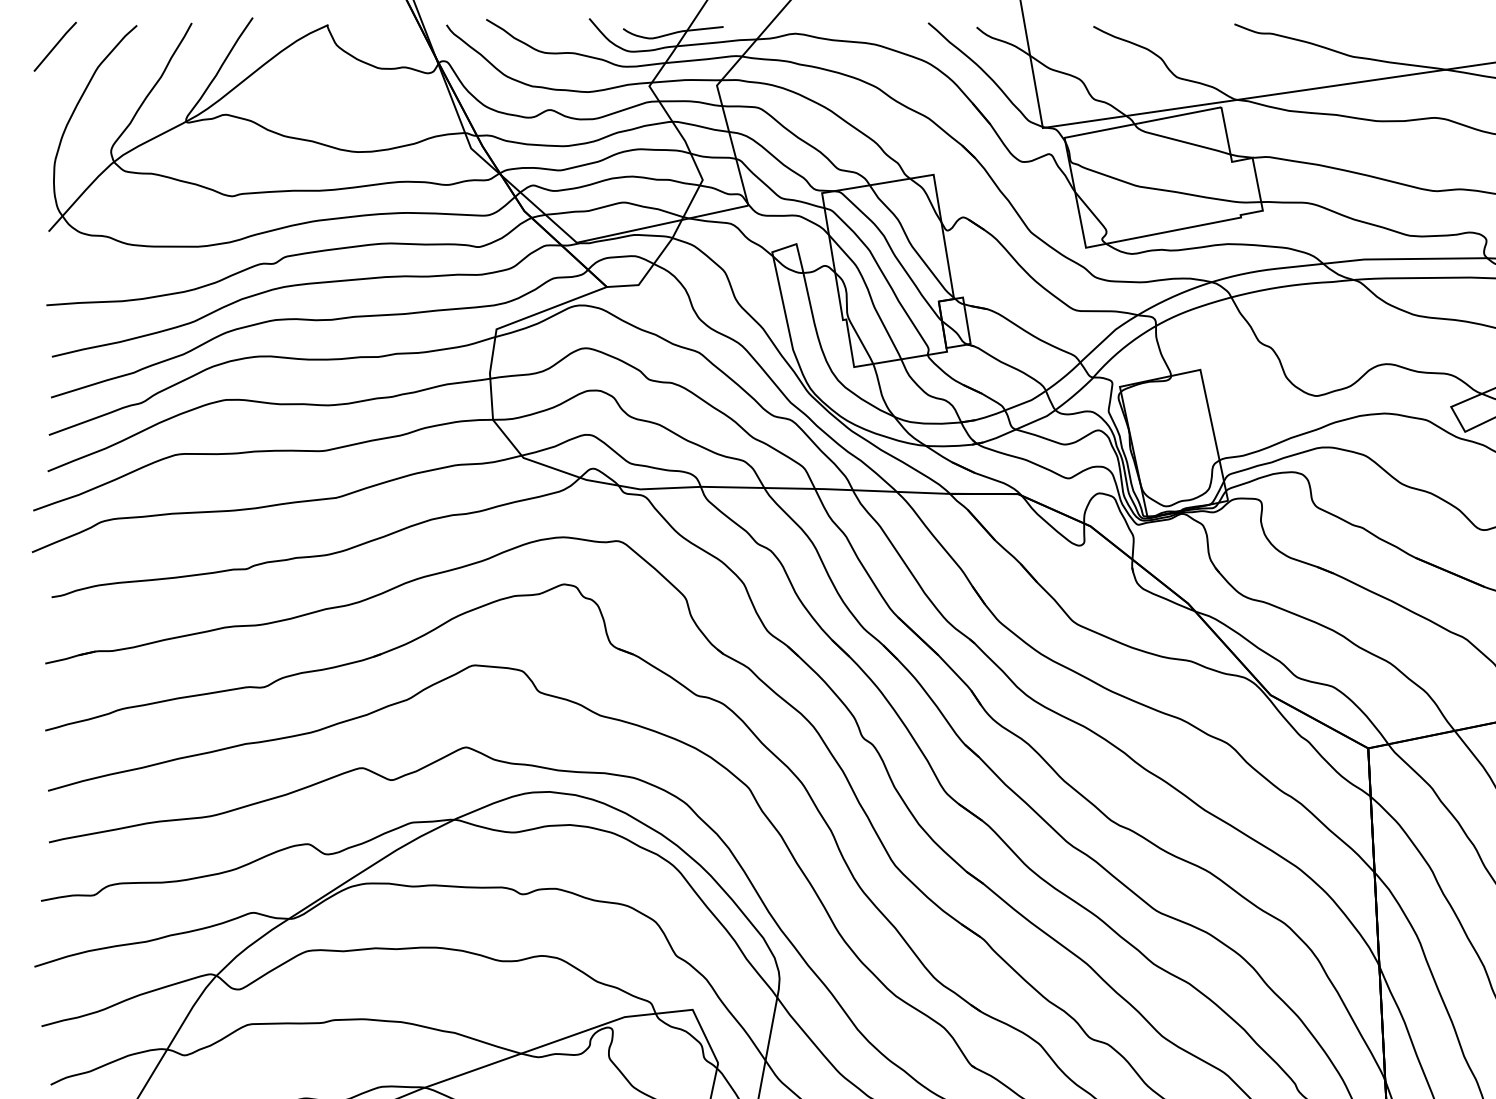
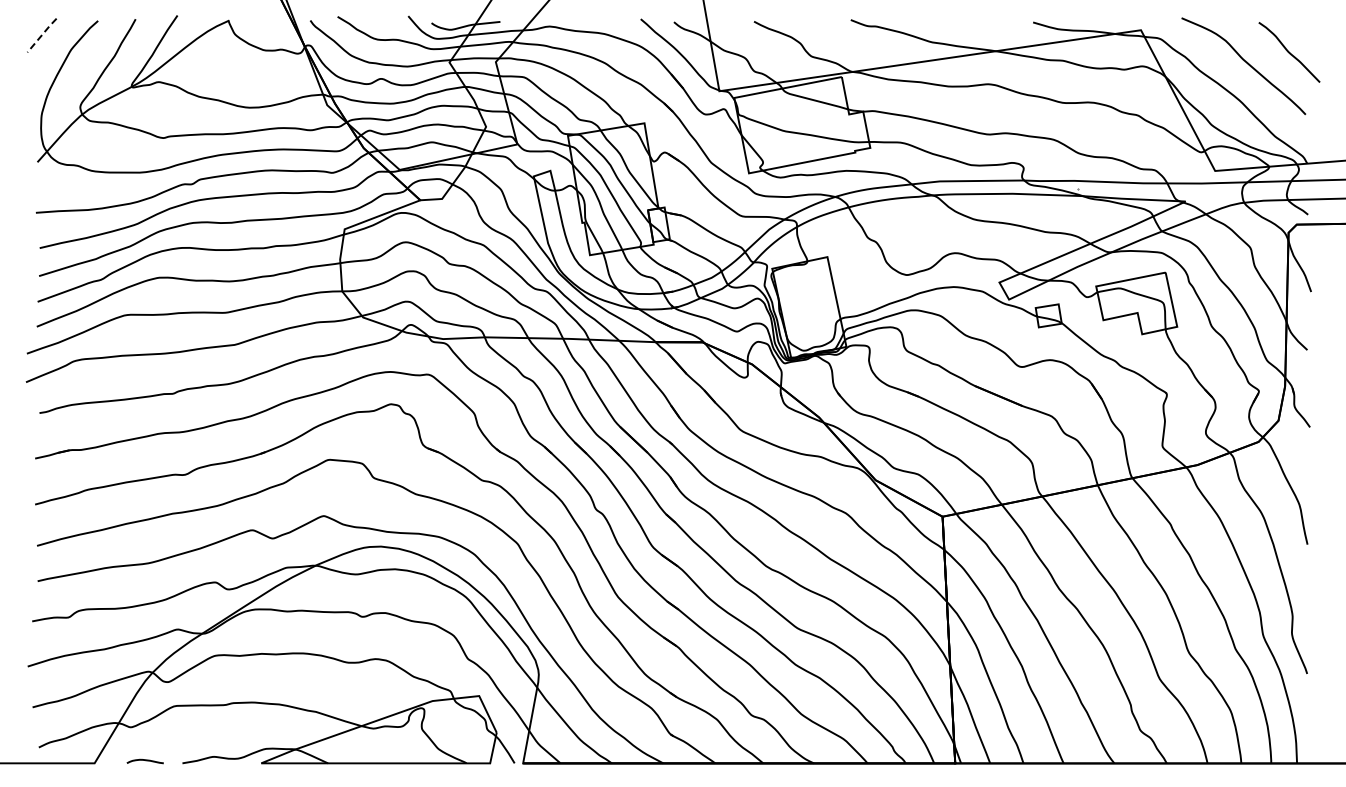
line: (55, 46) -> (42, 35), solid -> dashed

